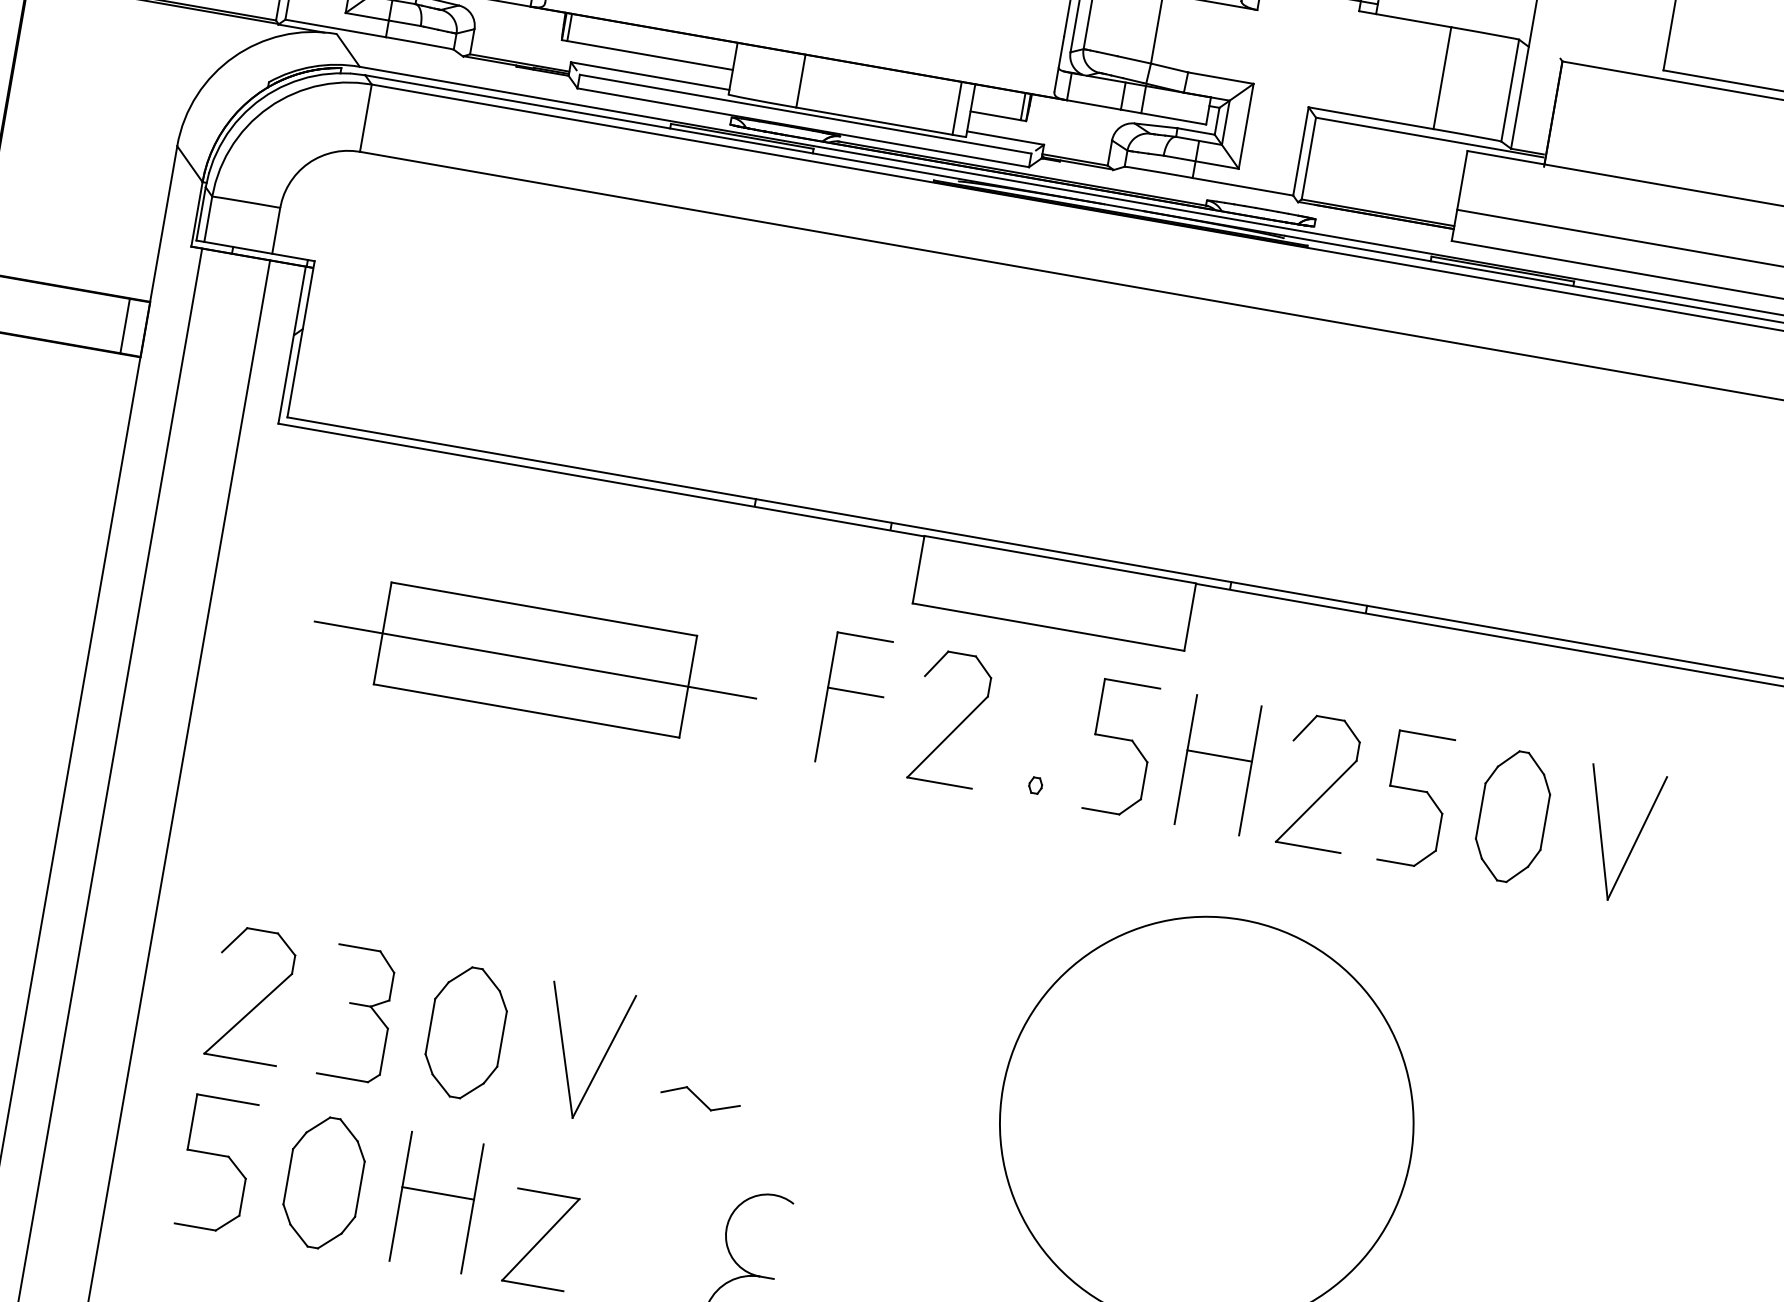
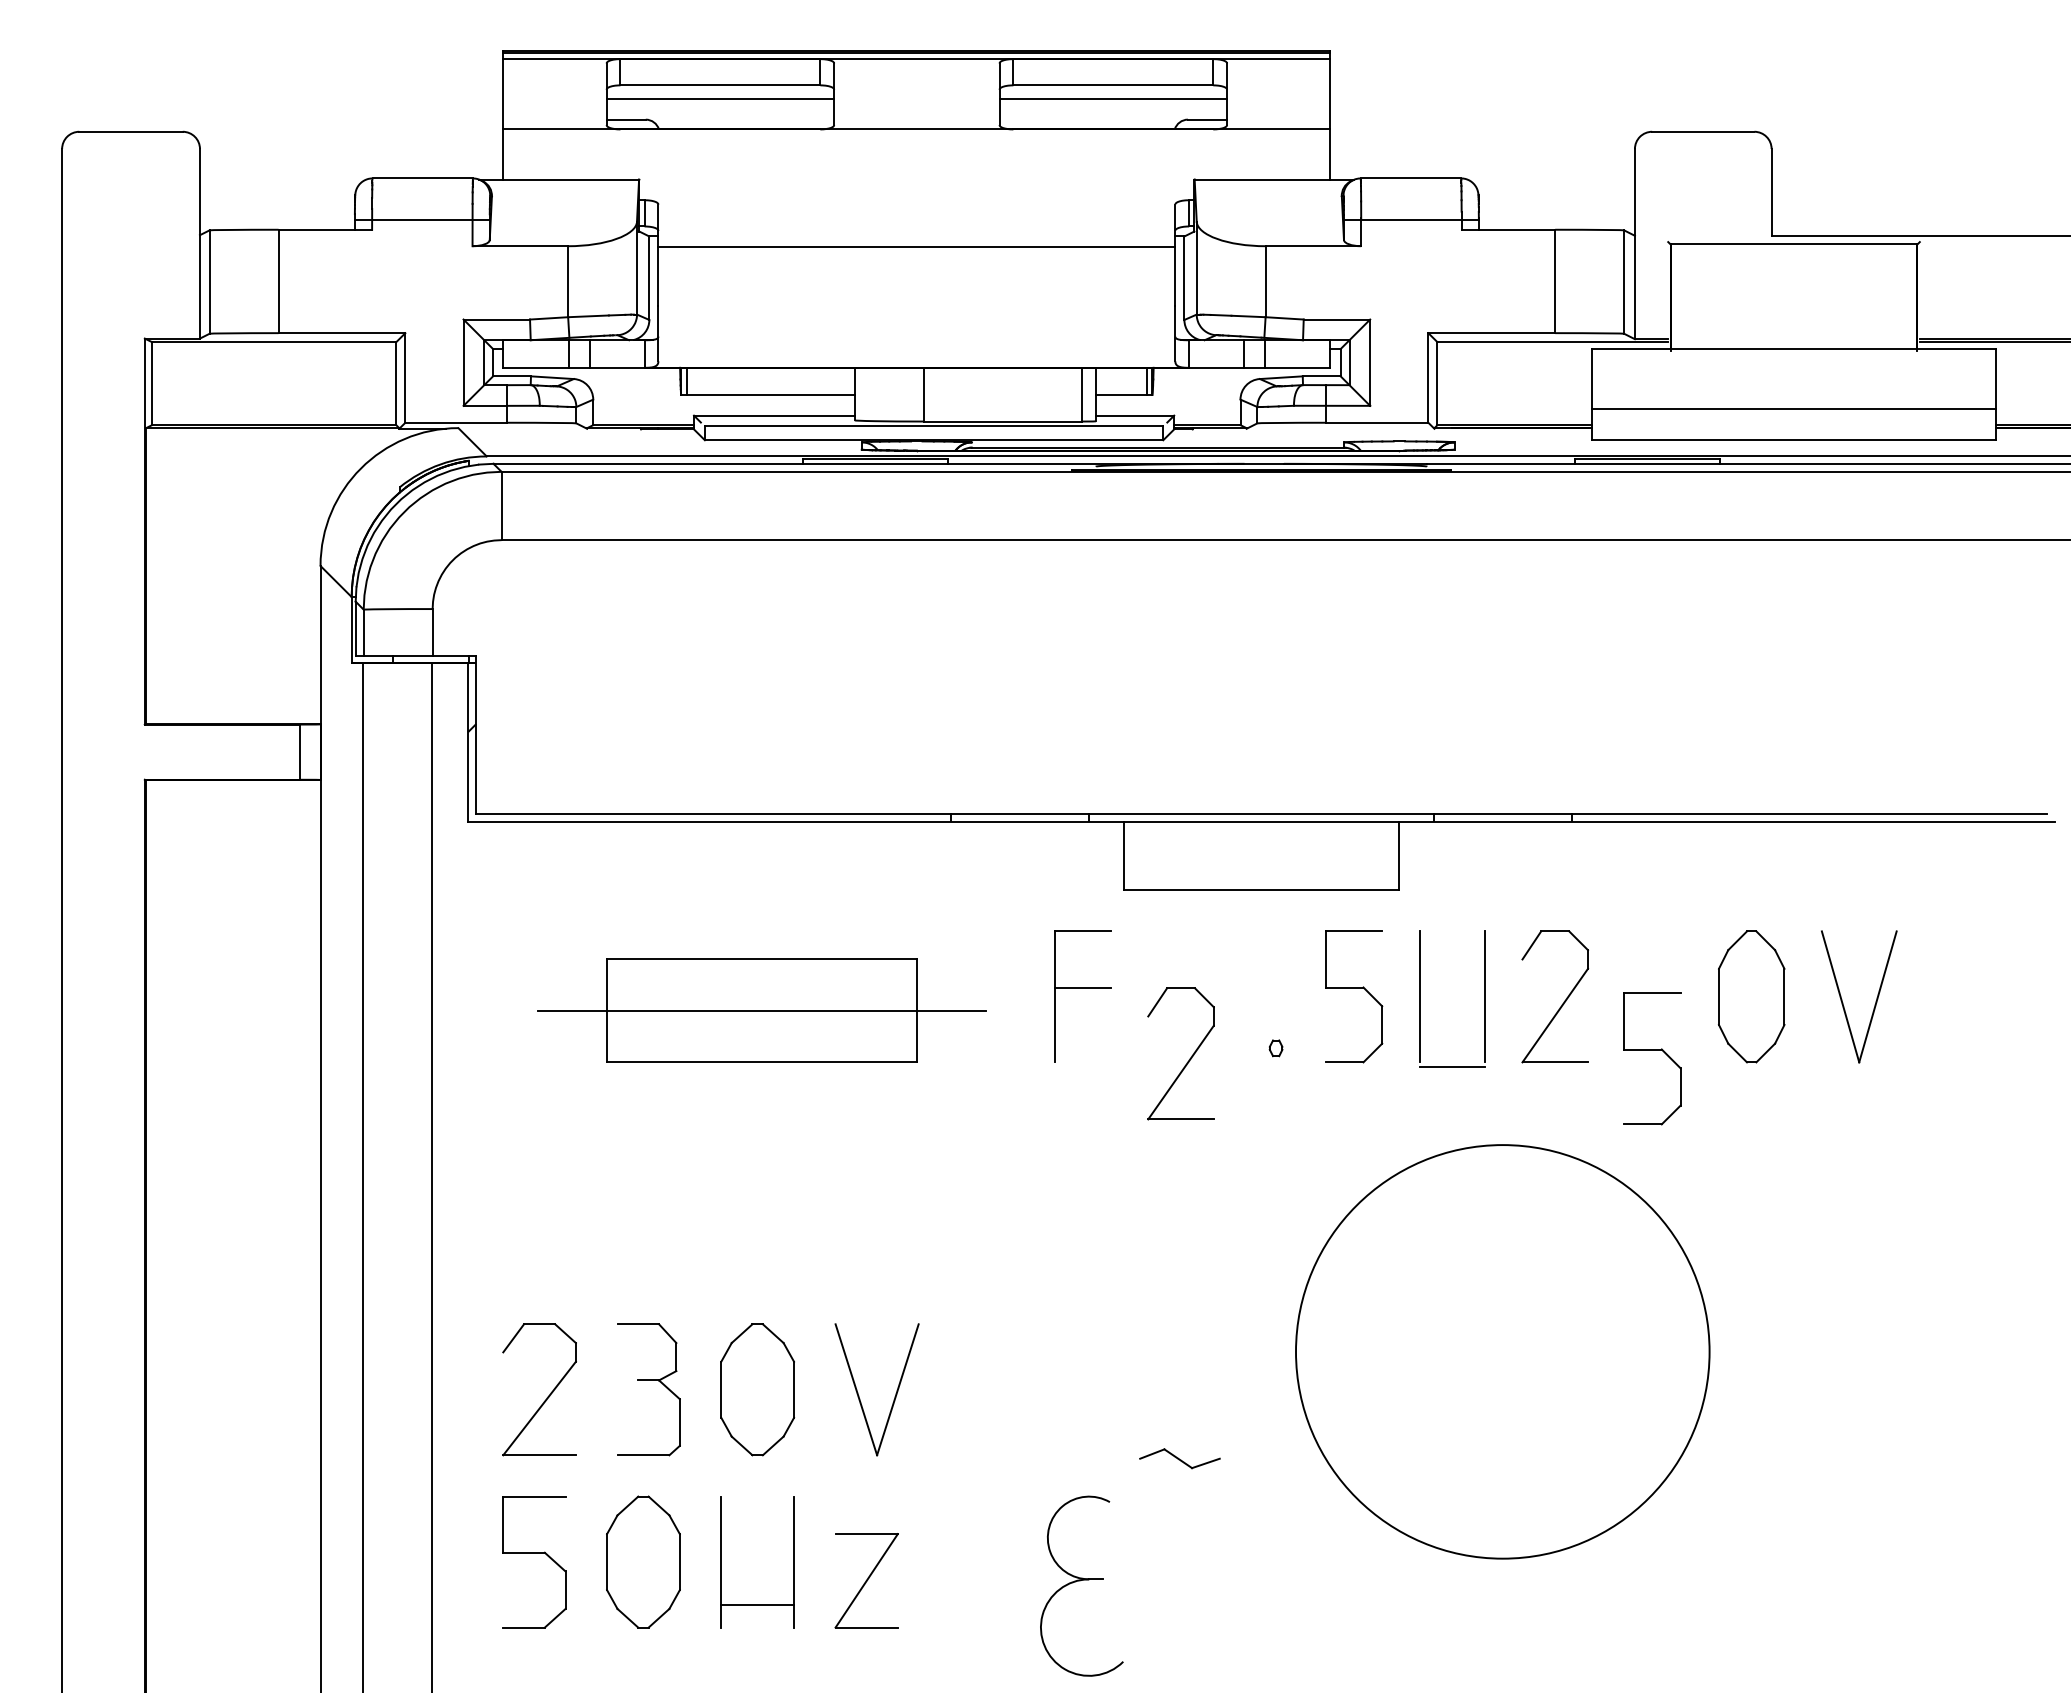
part: (958, 724) -> (1189, 1058), moved
line: (1219, 756) -> (1452, 1066), moved
part: (1417, 791) -> (1652, 1050), moved
part: (700, 1098) -> (1179, 1458), moved
line: (438, 1193) -> (757, 1604), moved

